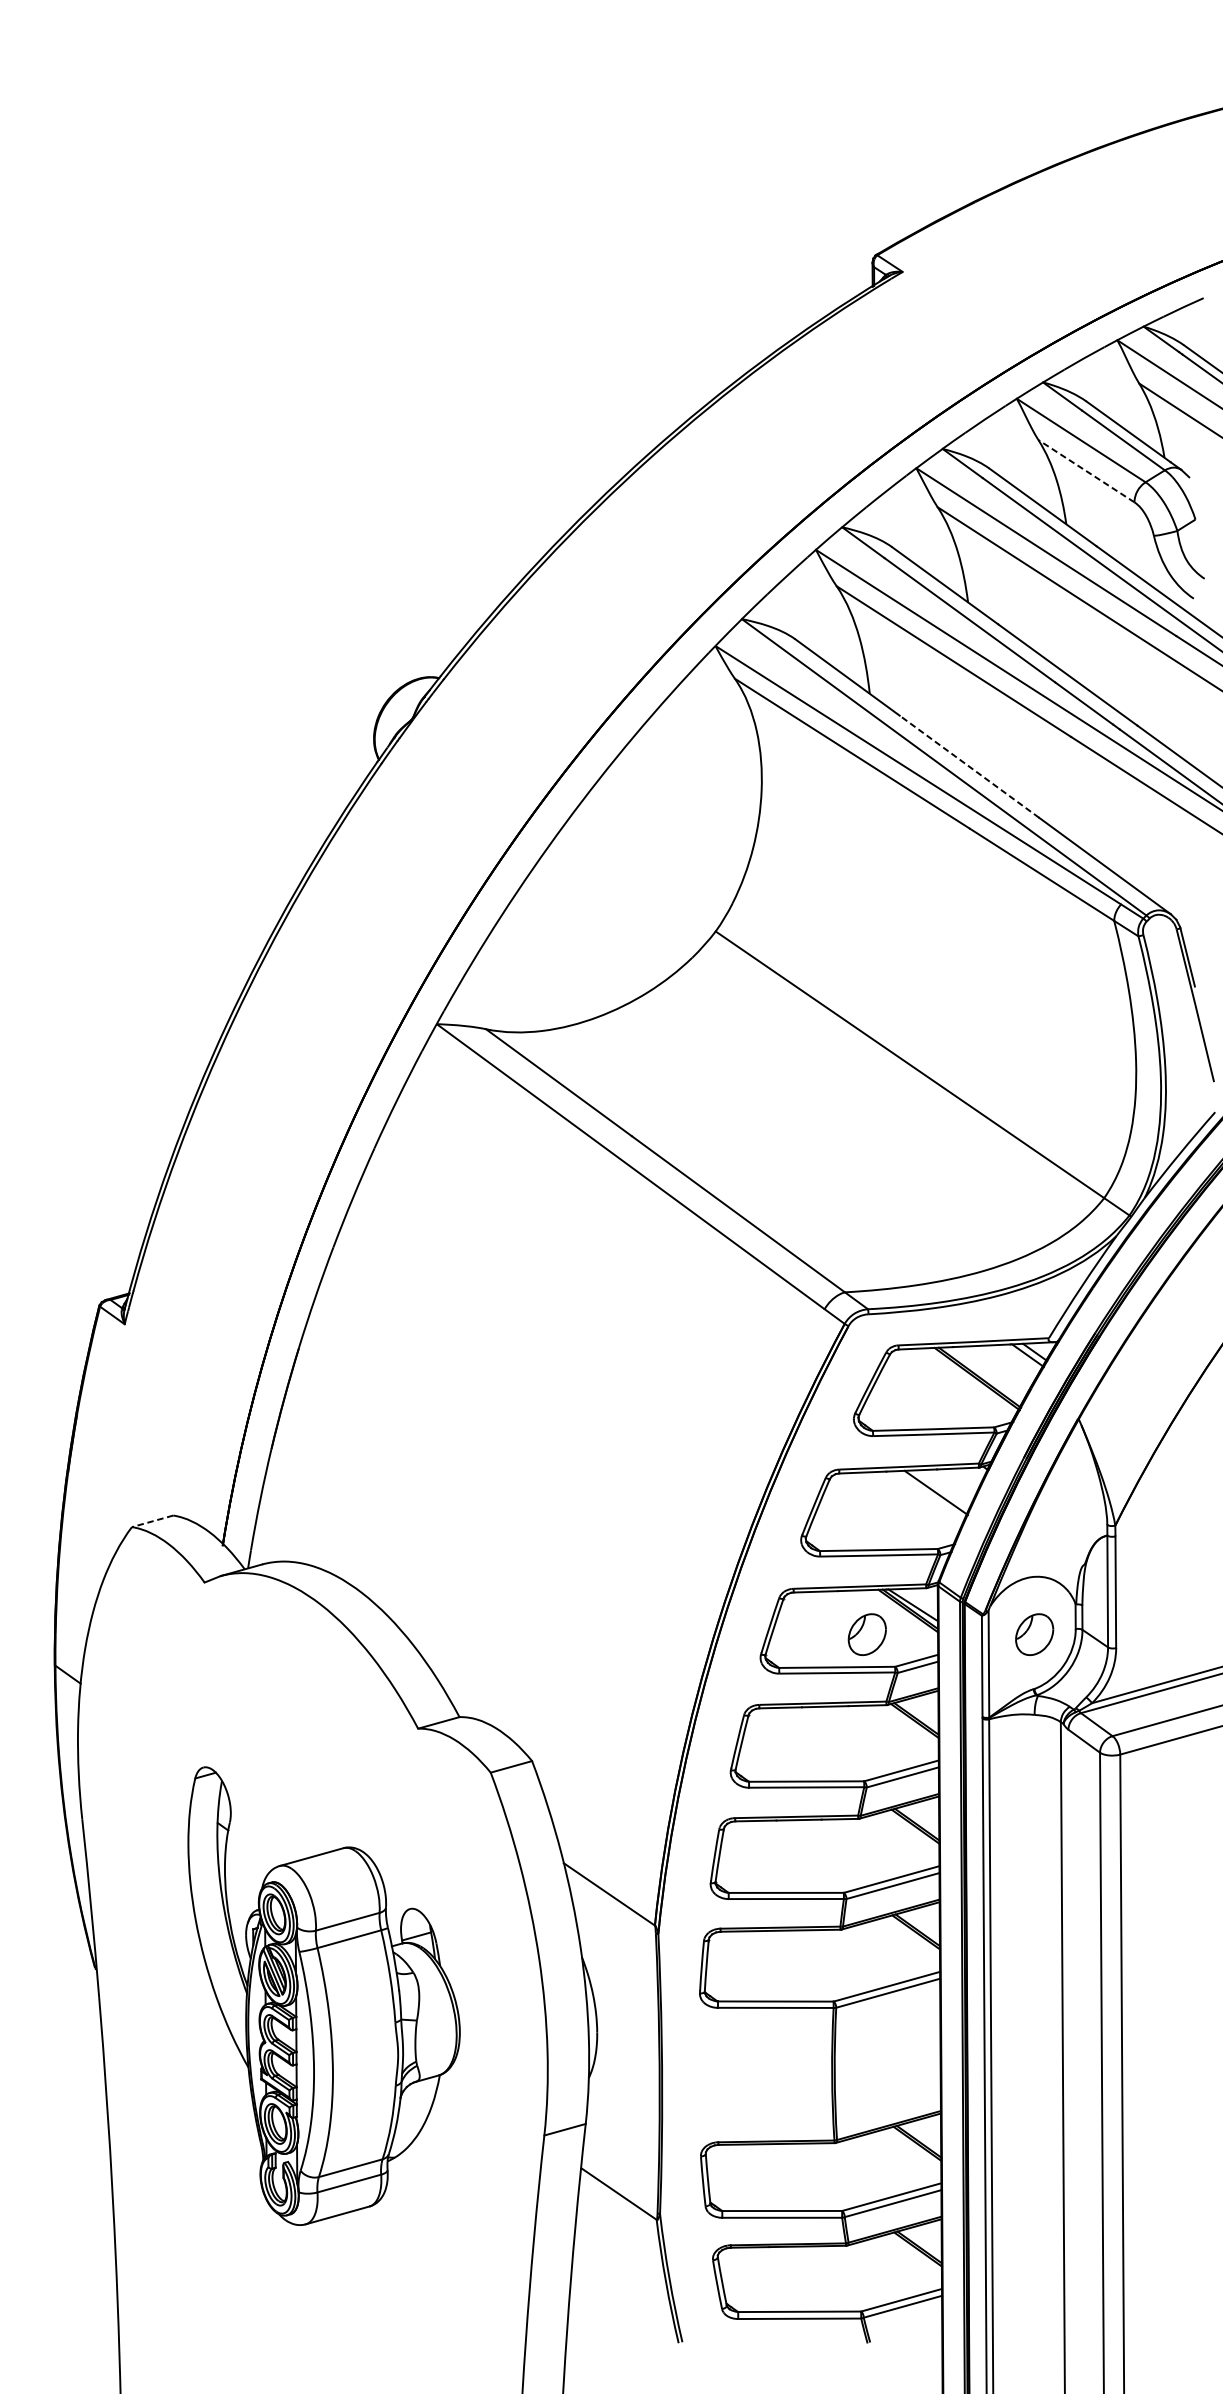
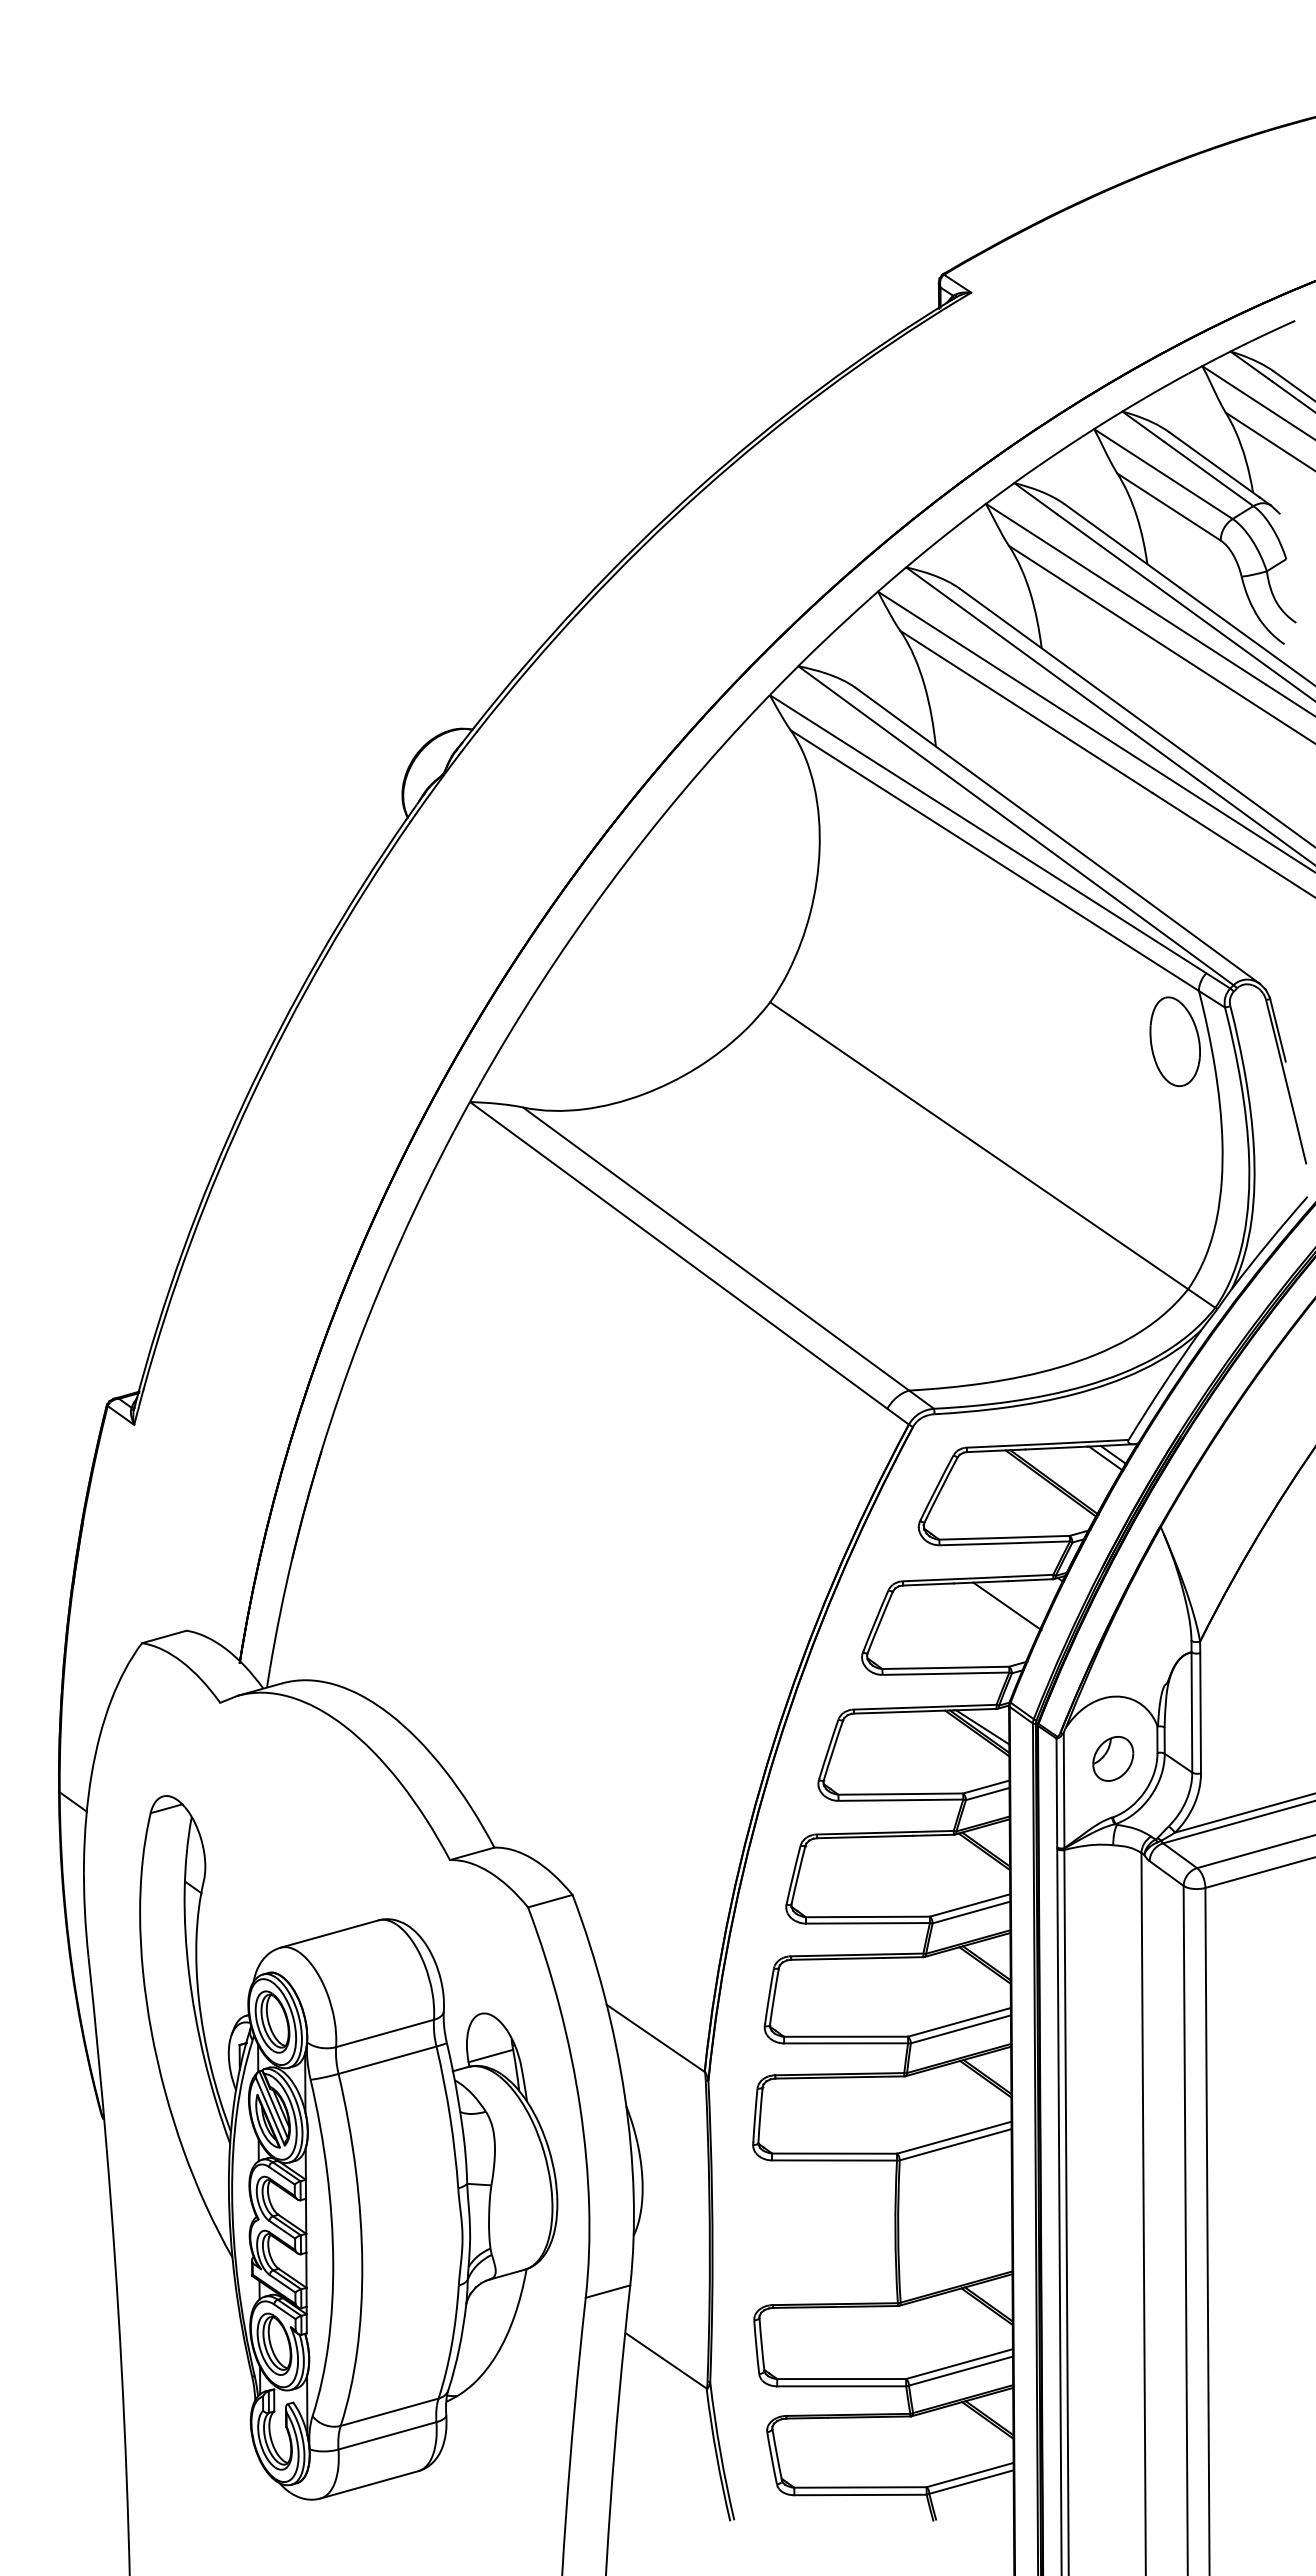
line: (1086, 471) -> (1169, 507), dashed -> solid
line: (968, 766) -> (1042, 824), dashed -> solid
part: (1091, 967) -> (1174, 1041), added
line: (151, 1521) -> (163, 1637), dashed -> solid
part: (867, 1634) -> (933, 1758), removed
part: (323, 1995) -> (348, 2147), size x1.43

